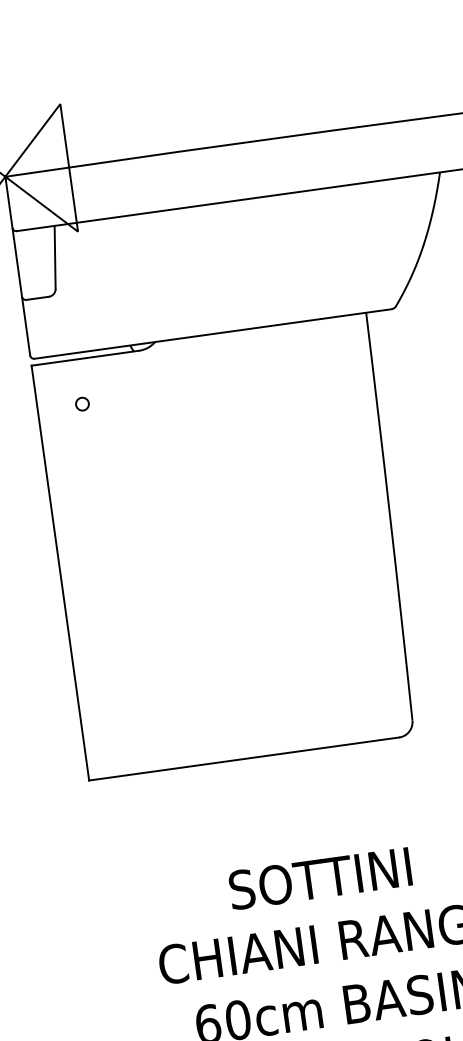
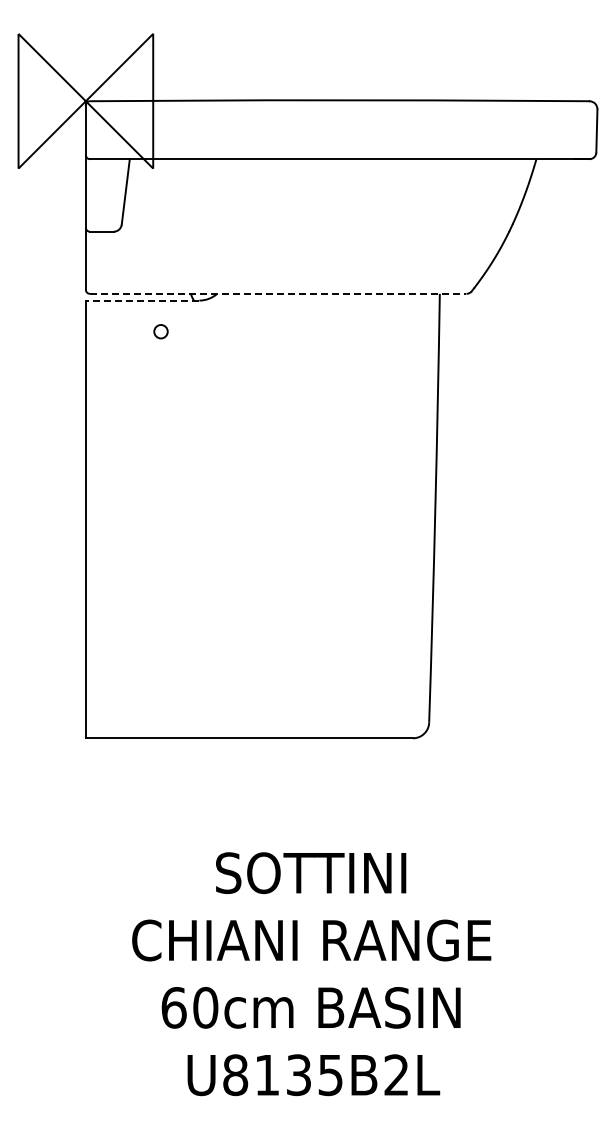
line: (213, 333) -> (278, 293), solid -> dashed
line: (85, 358) -> (142, 300), solid -> dashed
circle: (81, 404) -> (160, 331), moved

